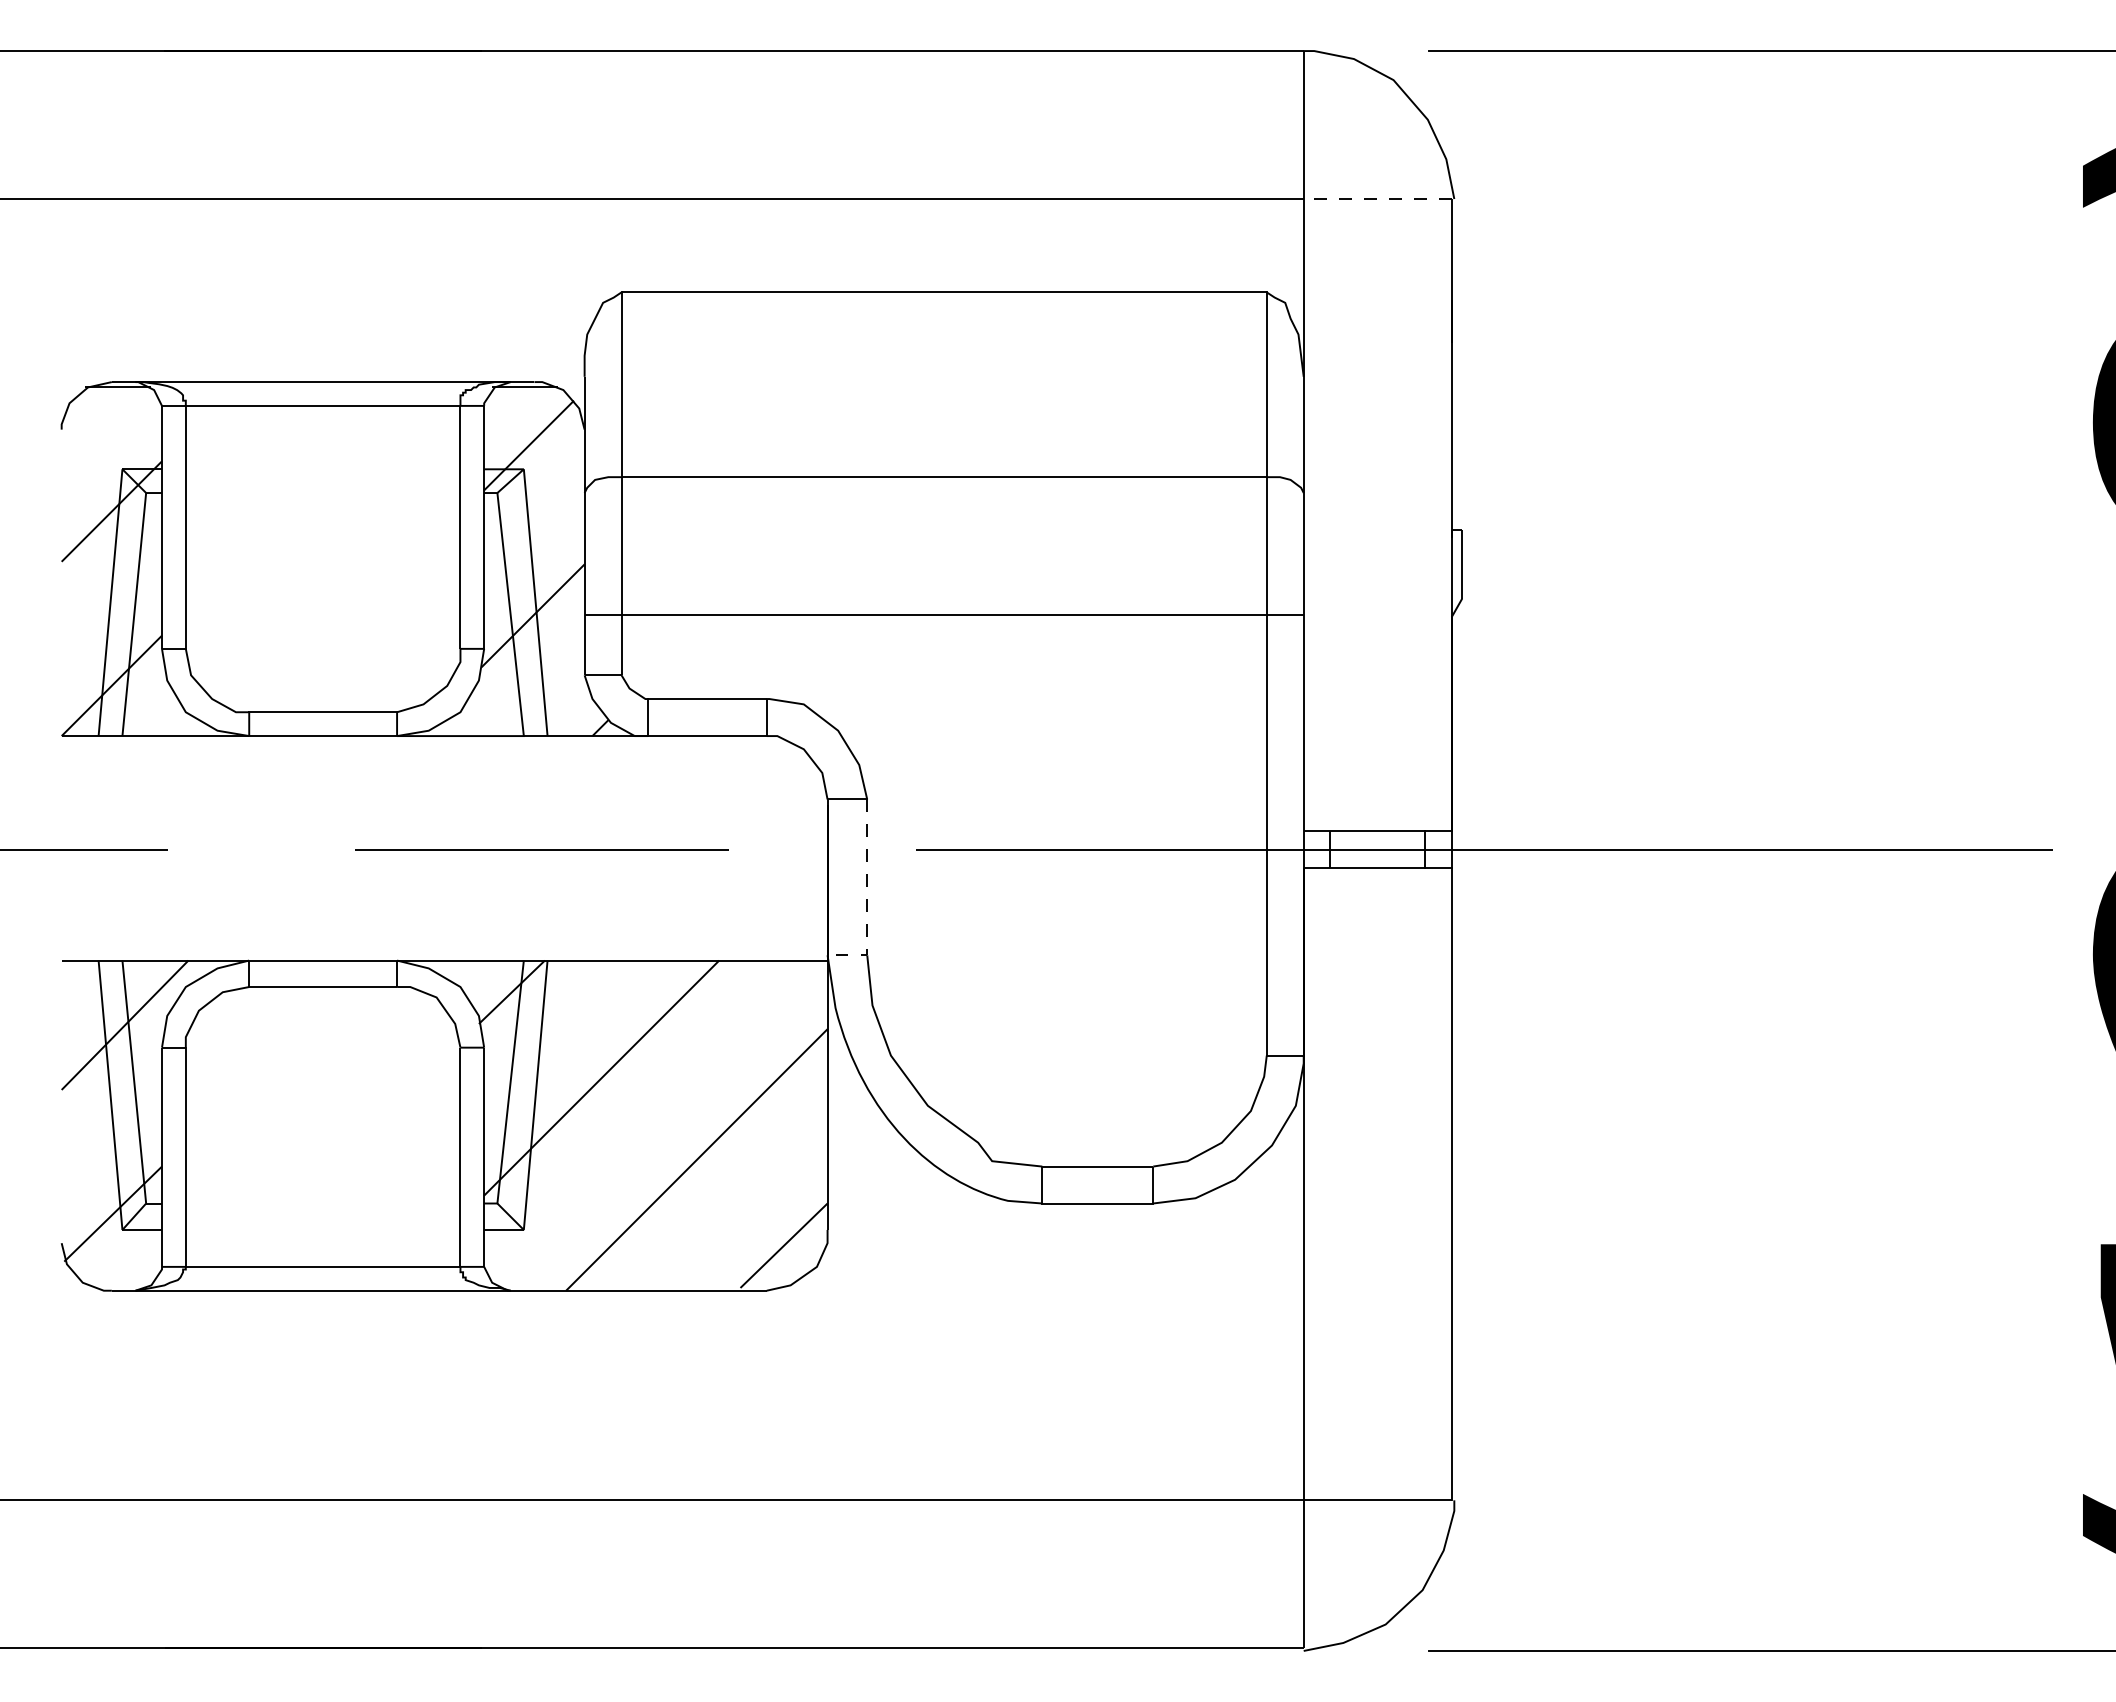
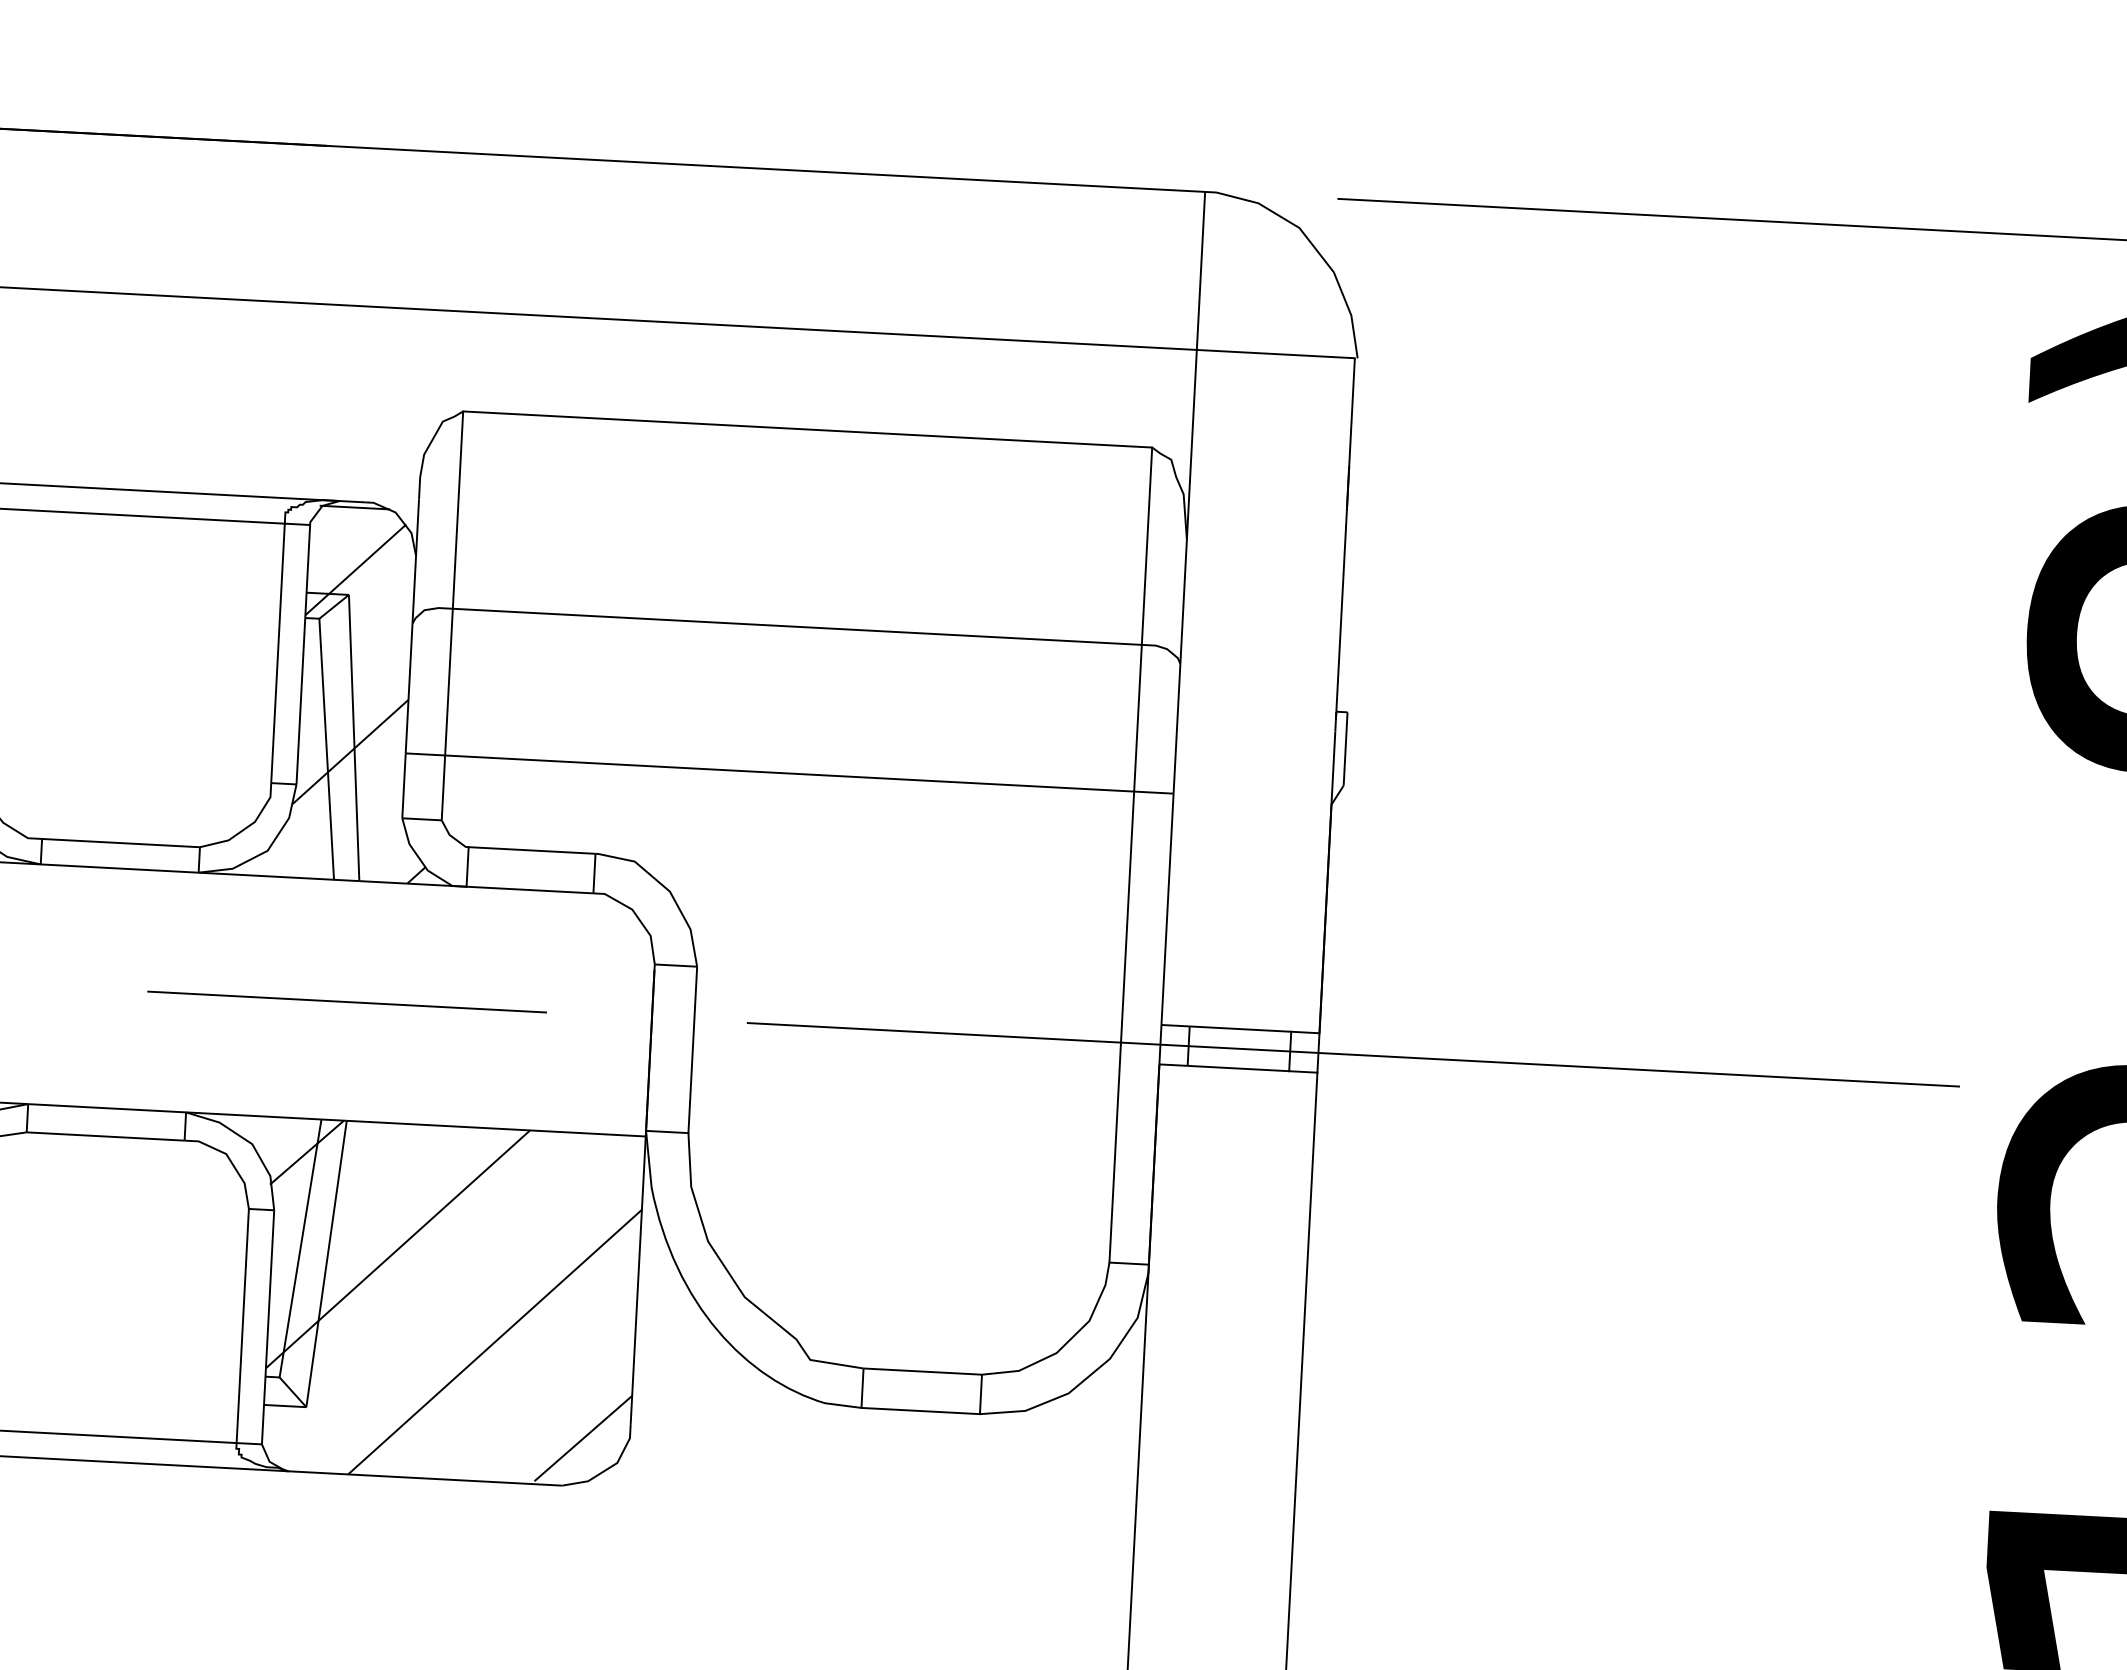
line: (1377, 199) -> (1275, 354), dashed -> solid
line: (867, 898) -> (691, 1072), dashed -> solid

